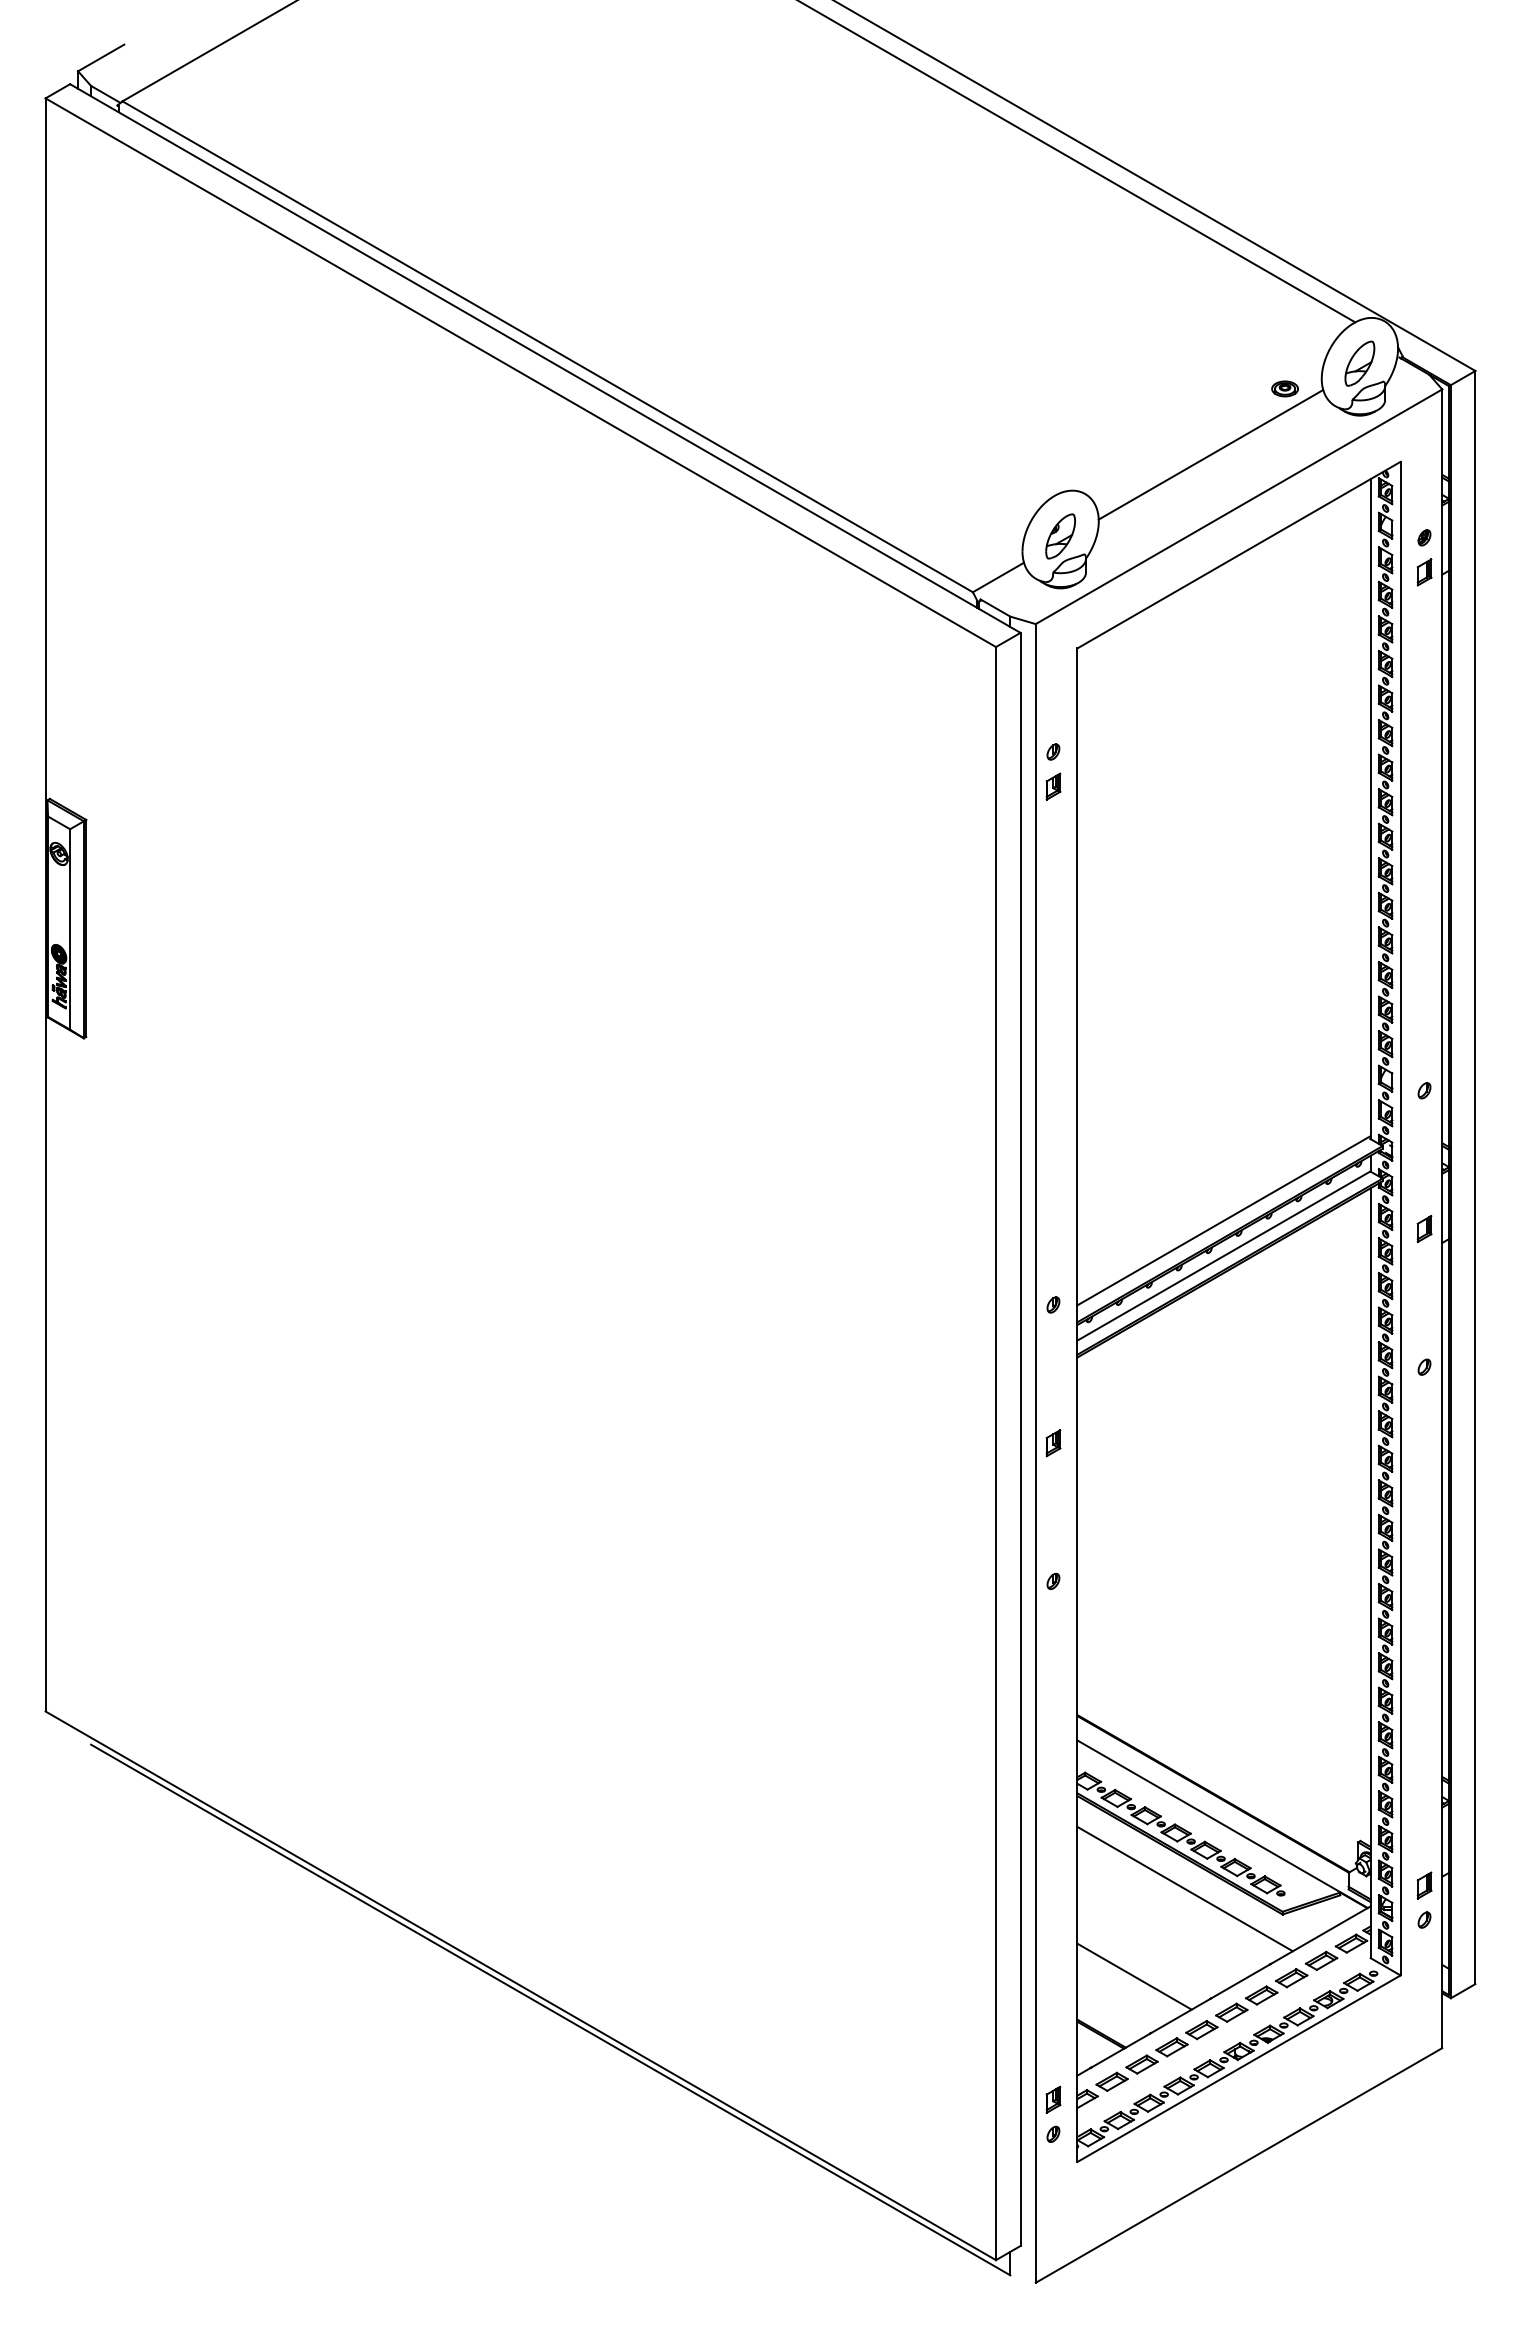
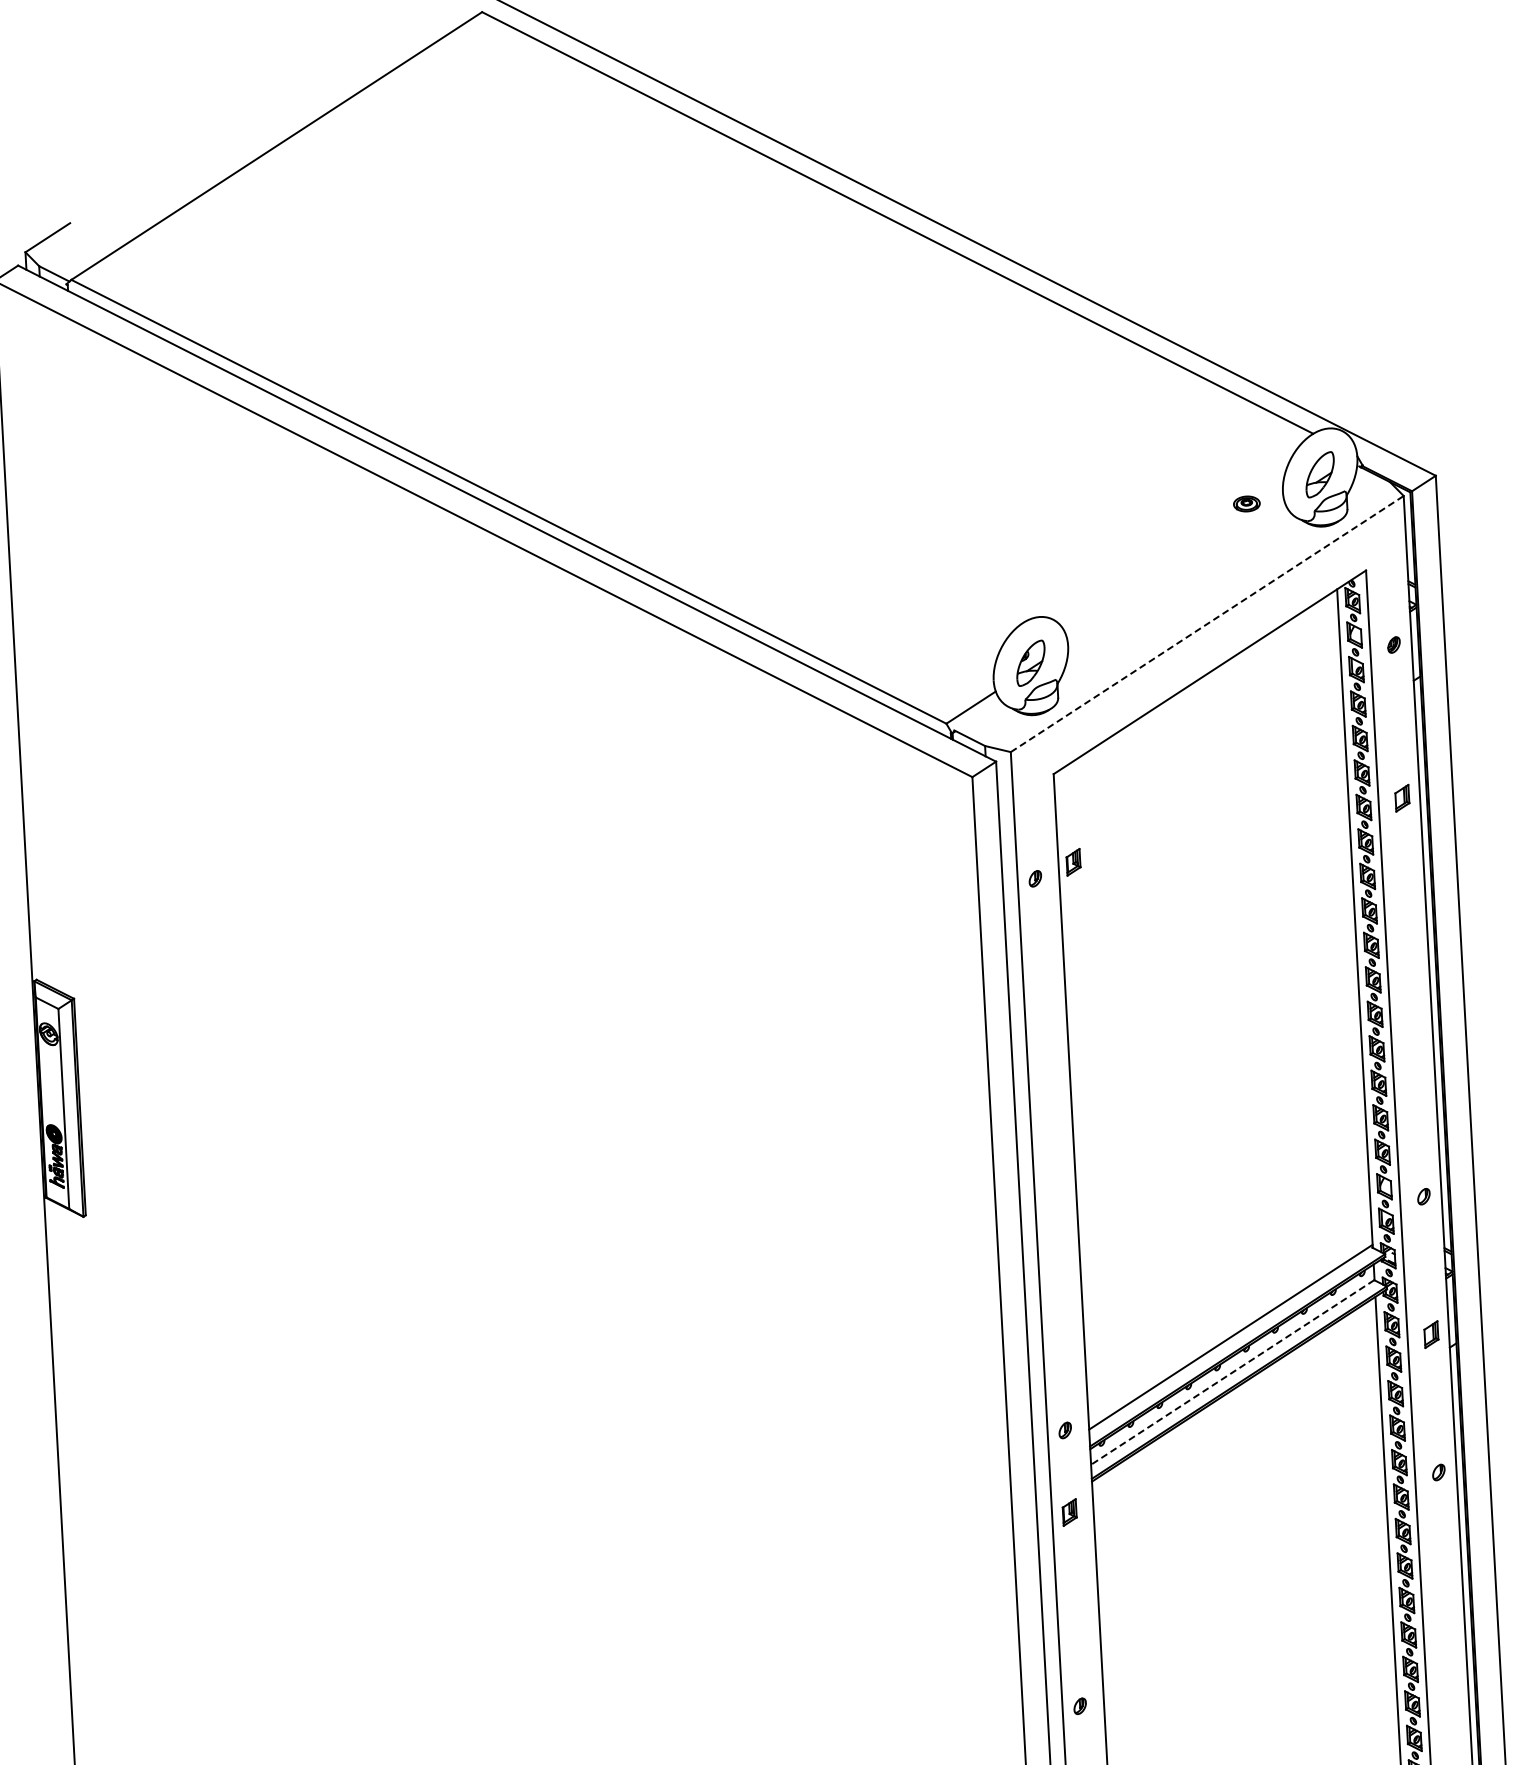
line: (1210, 454) -> (1176, 573), removed
line: (1239, 506) -> (1207, 623), solid -> dashed
part: (1424, 572) -> (1402, 798), moved
part: (1053, 786) -> (1073, 862), moved
line: (1223, 1256) -> (1232, 1372), solid -> dashed
part: (1053, 1443) -> (1069, 1512), moved

